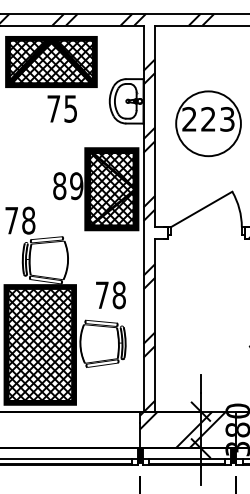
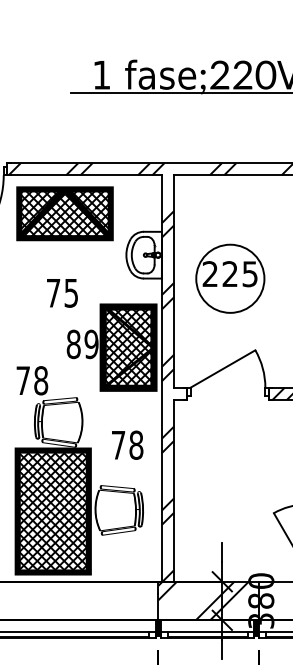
text: (62, 109) -> (62, 293), moved
text: (227, 118) -> (250, 273), 223 -> 225
text: (110, 294) -> (127, 444), moved

